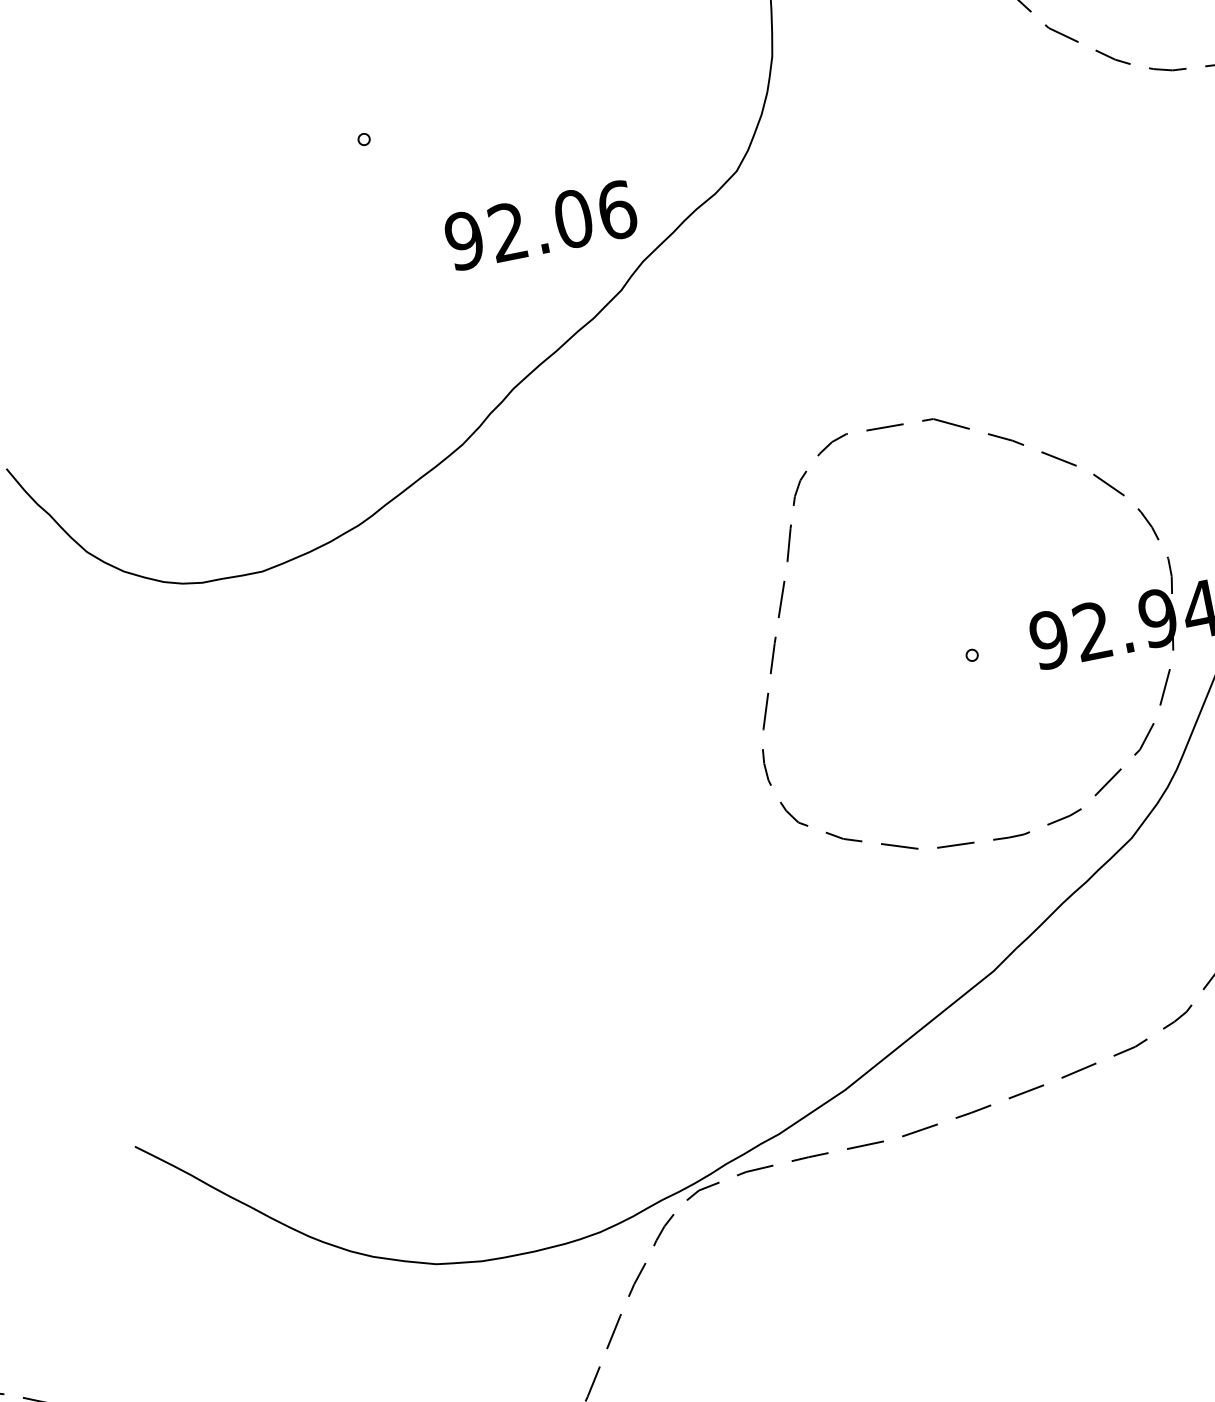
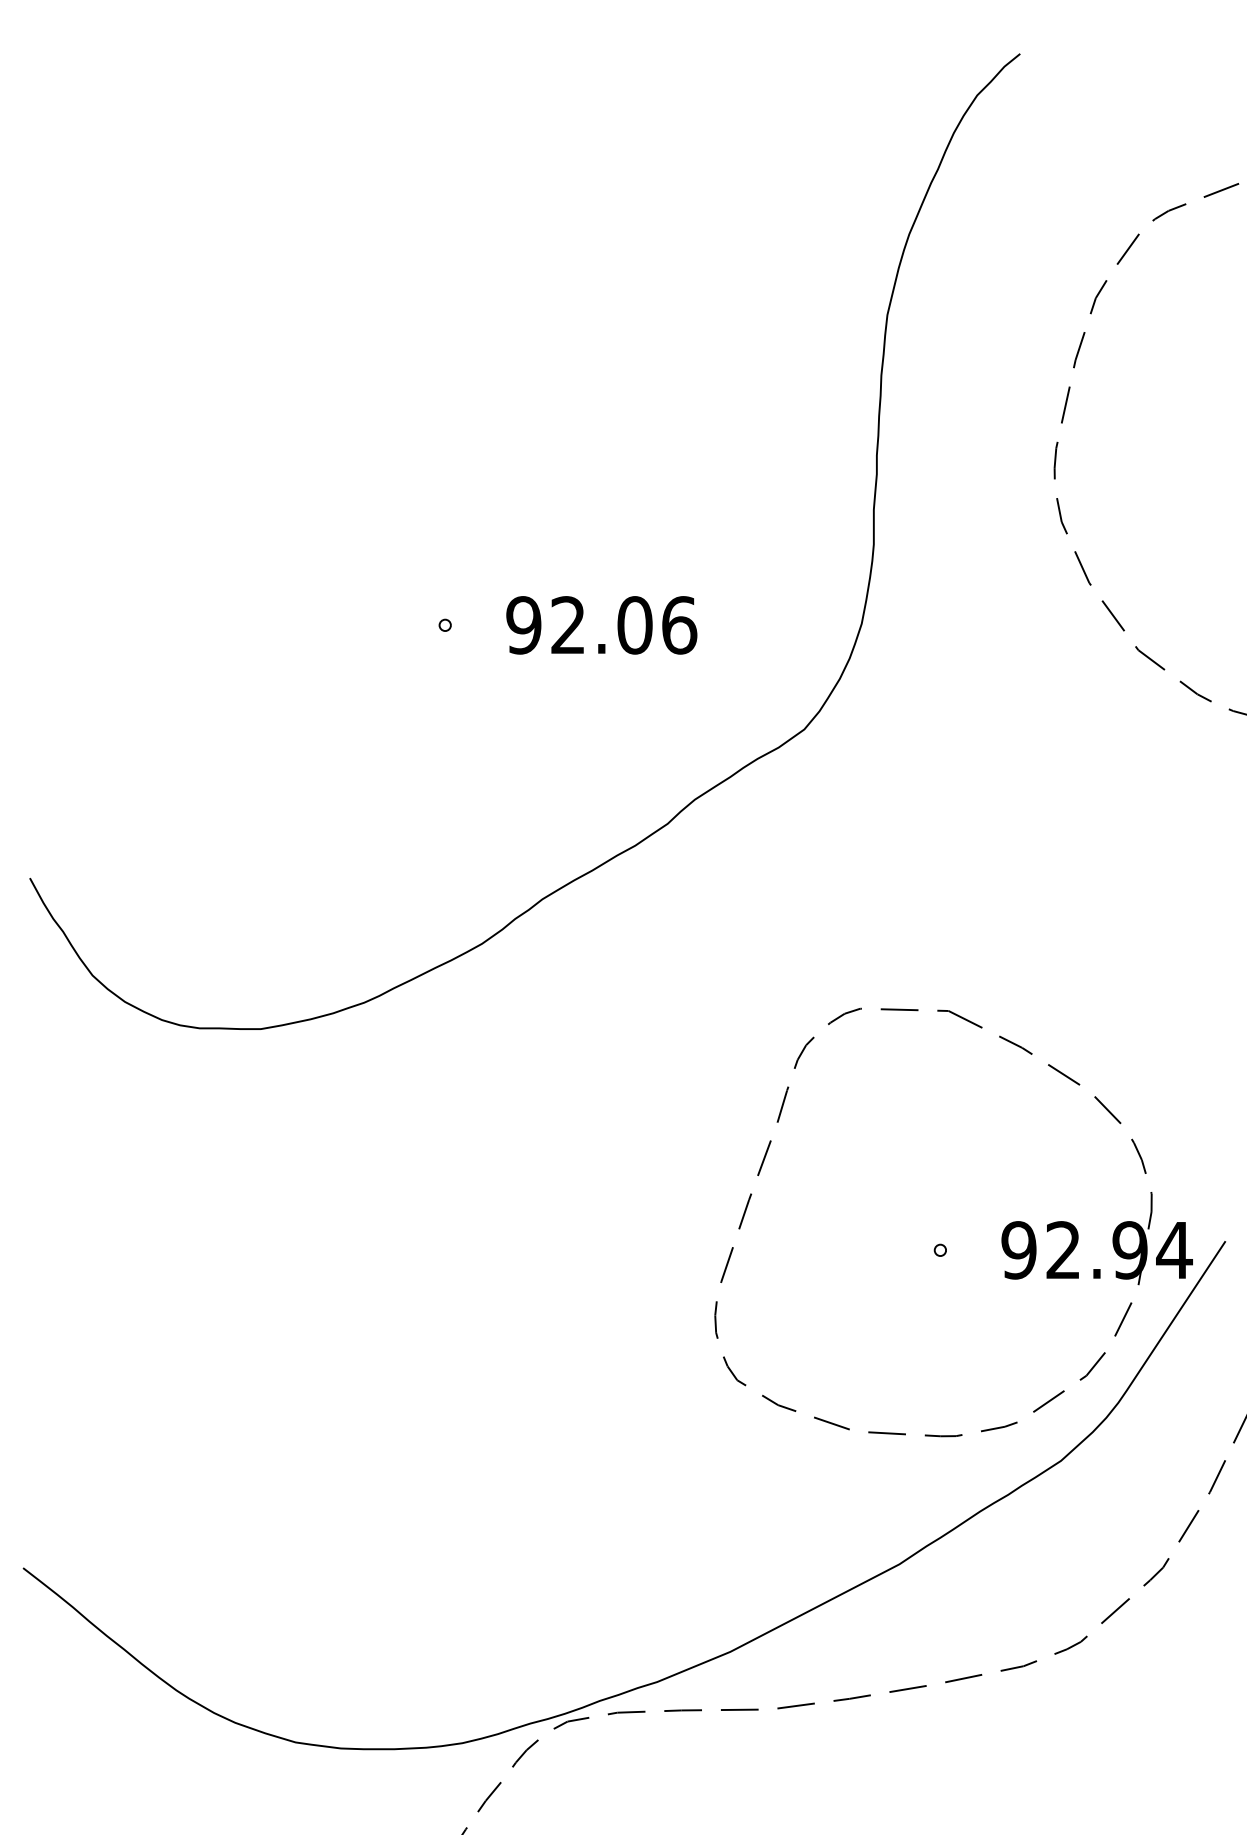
text: (540, 225) -> (601, 625), moved

